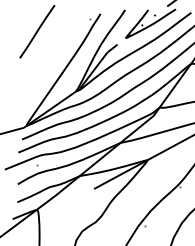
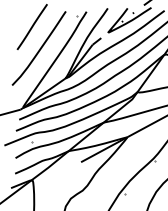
curve: (45, 56) -> (39, 48), added

